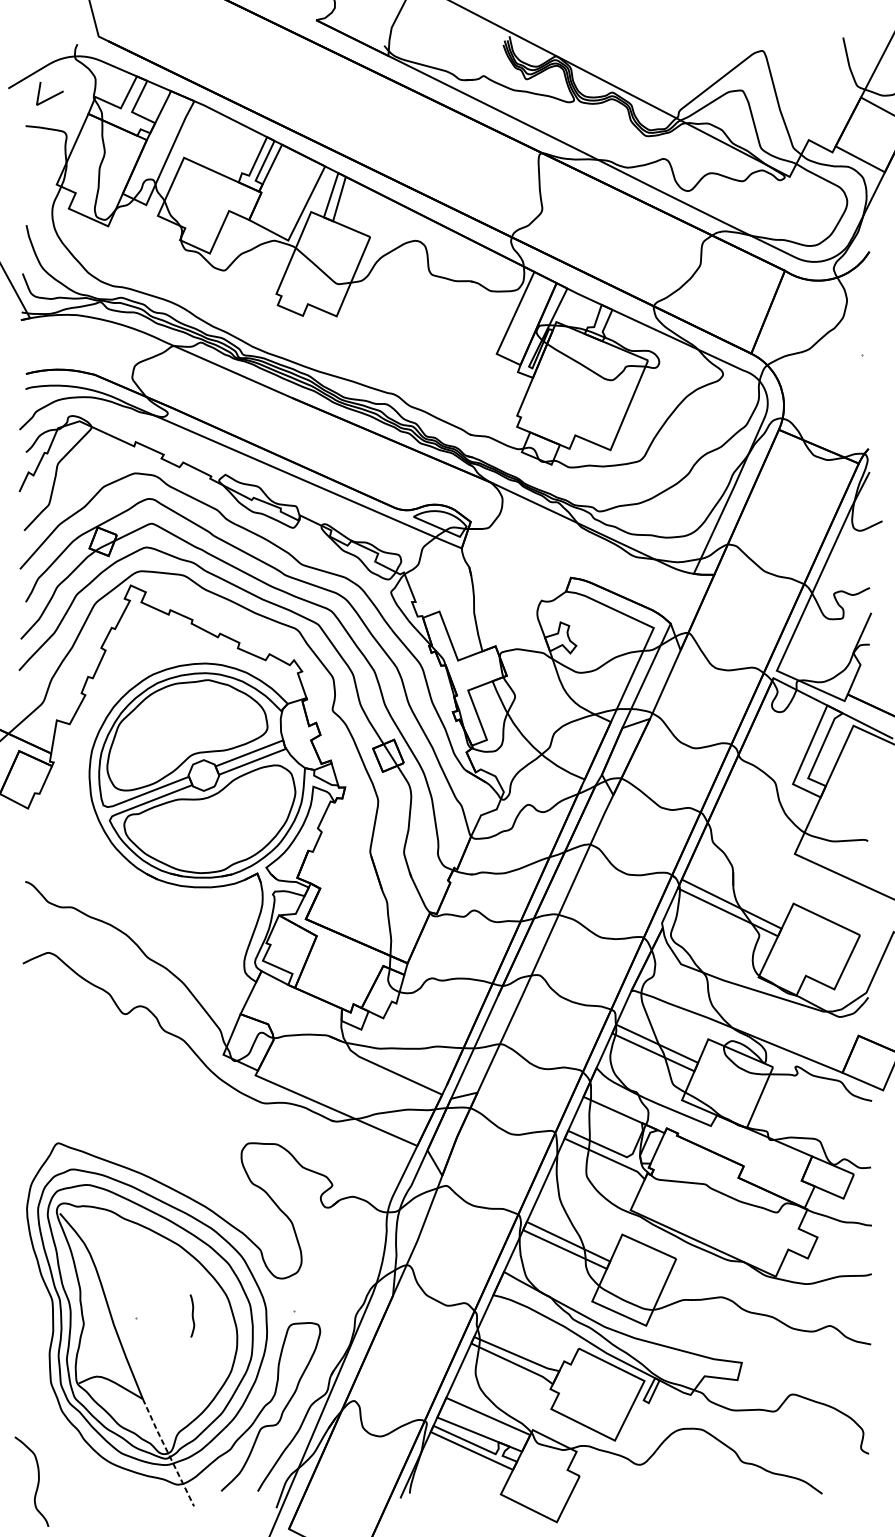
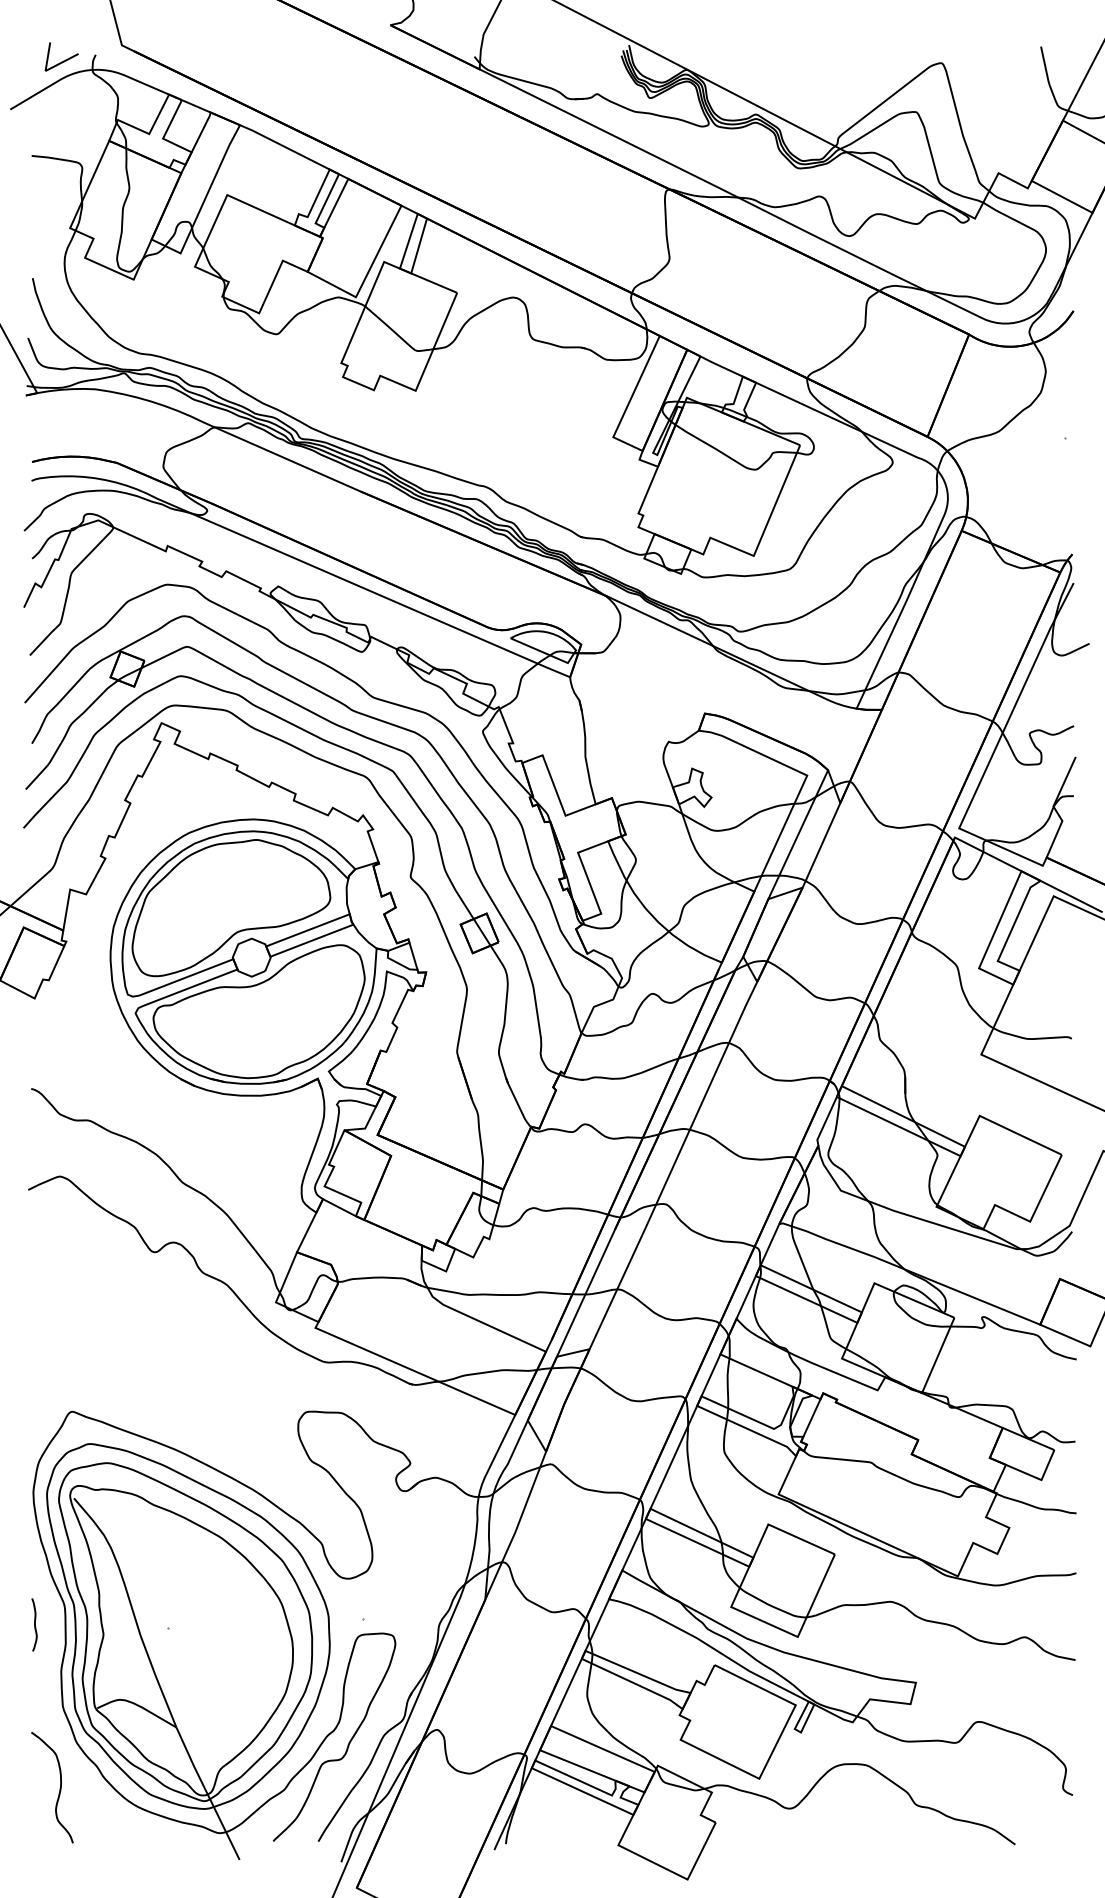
line: (51, 96) -> (63, 60), moved
curve: (192, 1315) -> (34, 1624), moved
line: (168, 1452) -> (207, 1793), dashed -> solid
curve: (37, 1482) -> (59, 1788), moved

